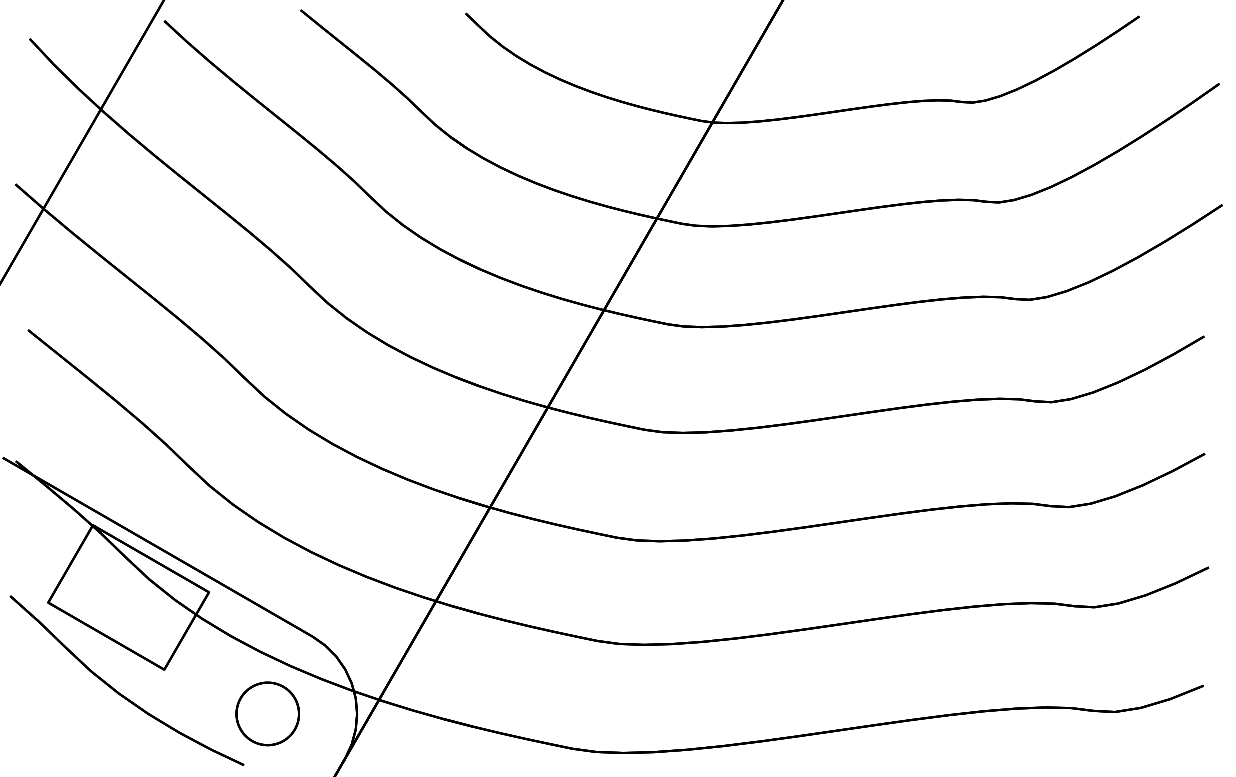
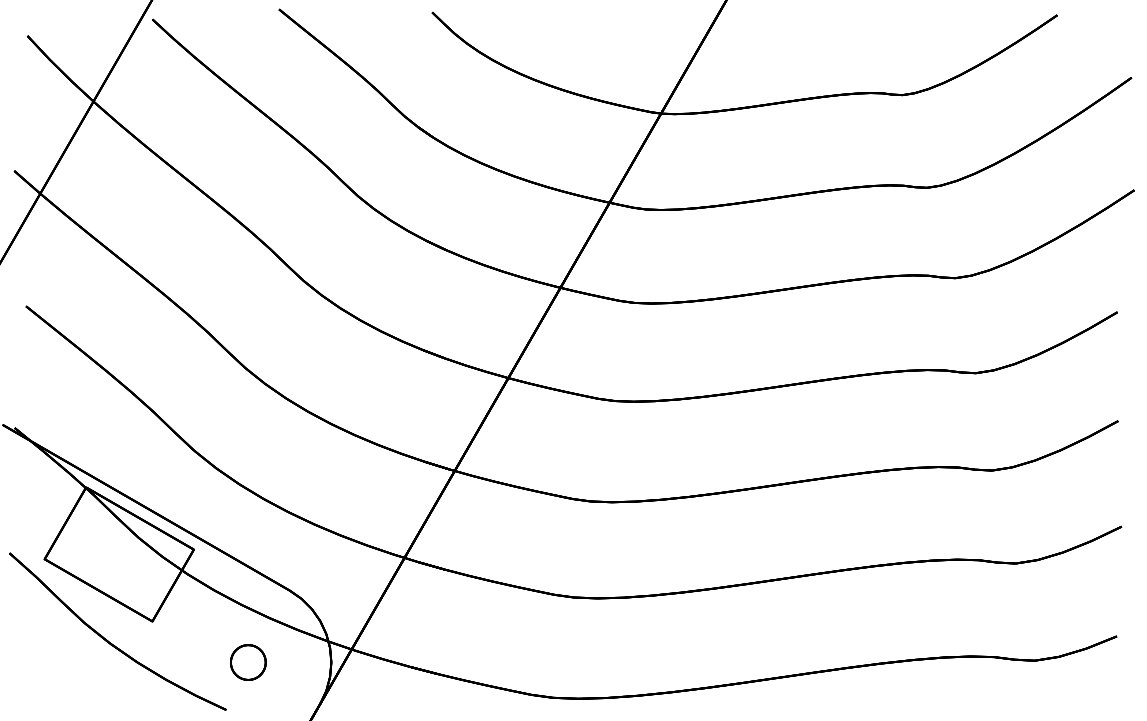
part: (267, 713) -> (248, 662), size x0.6

